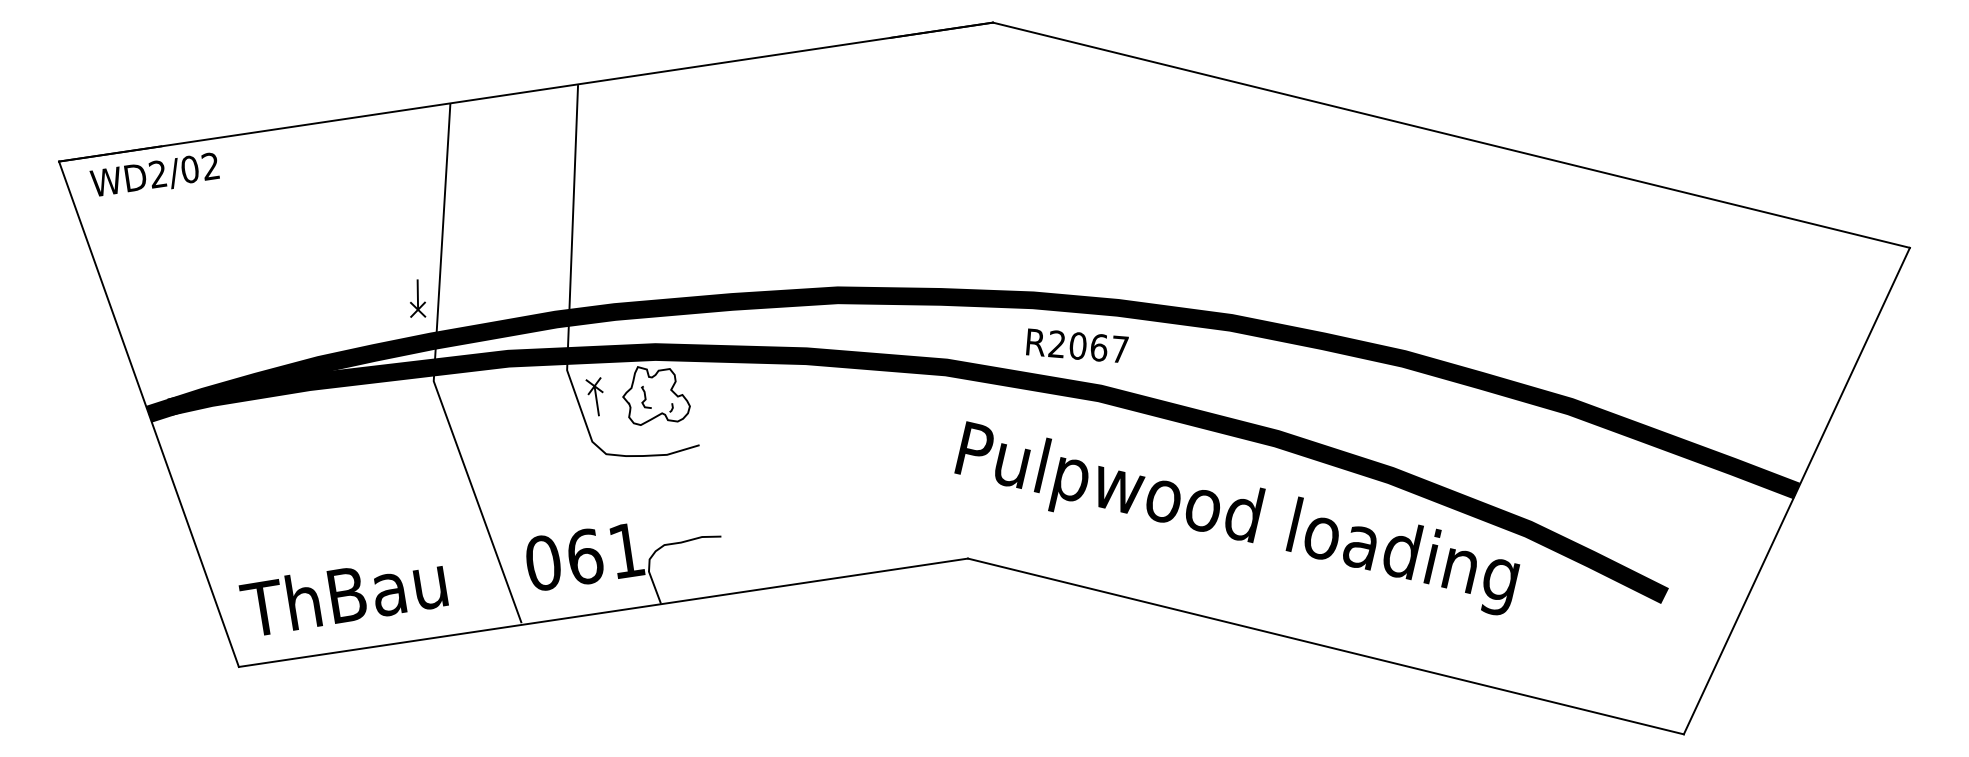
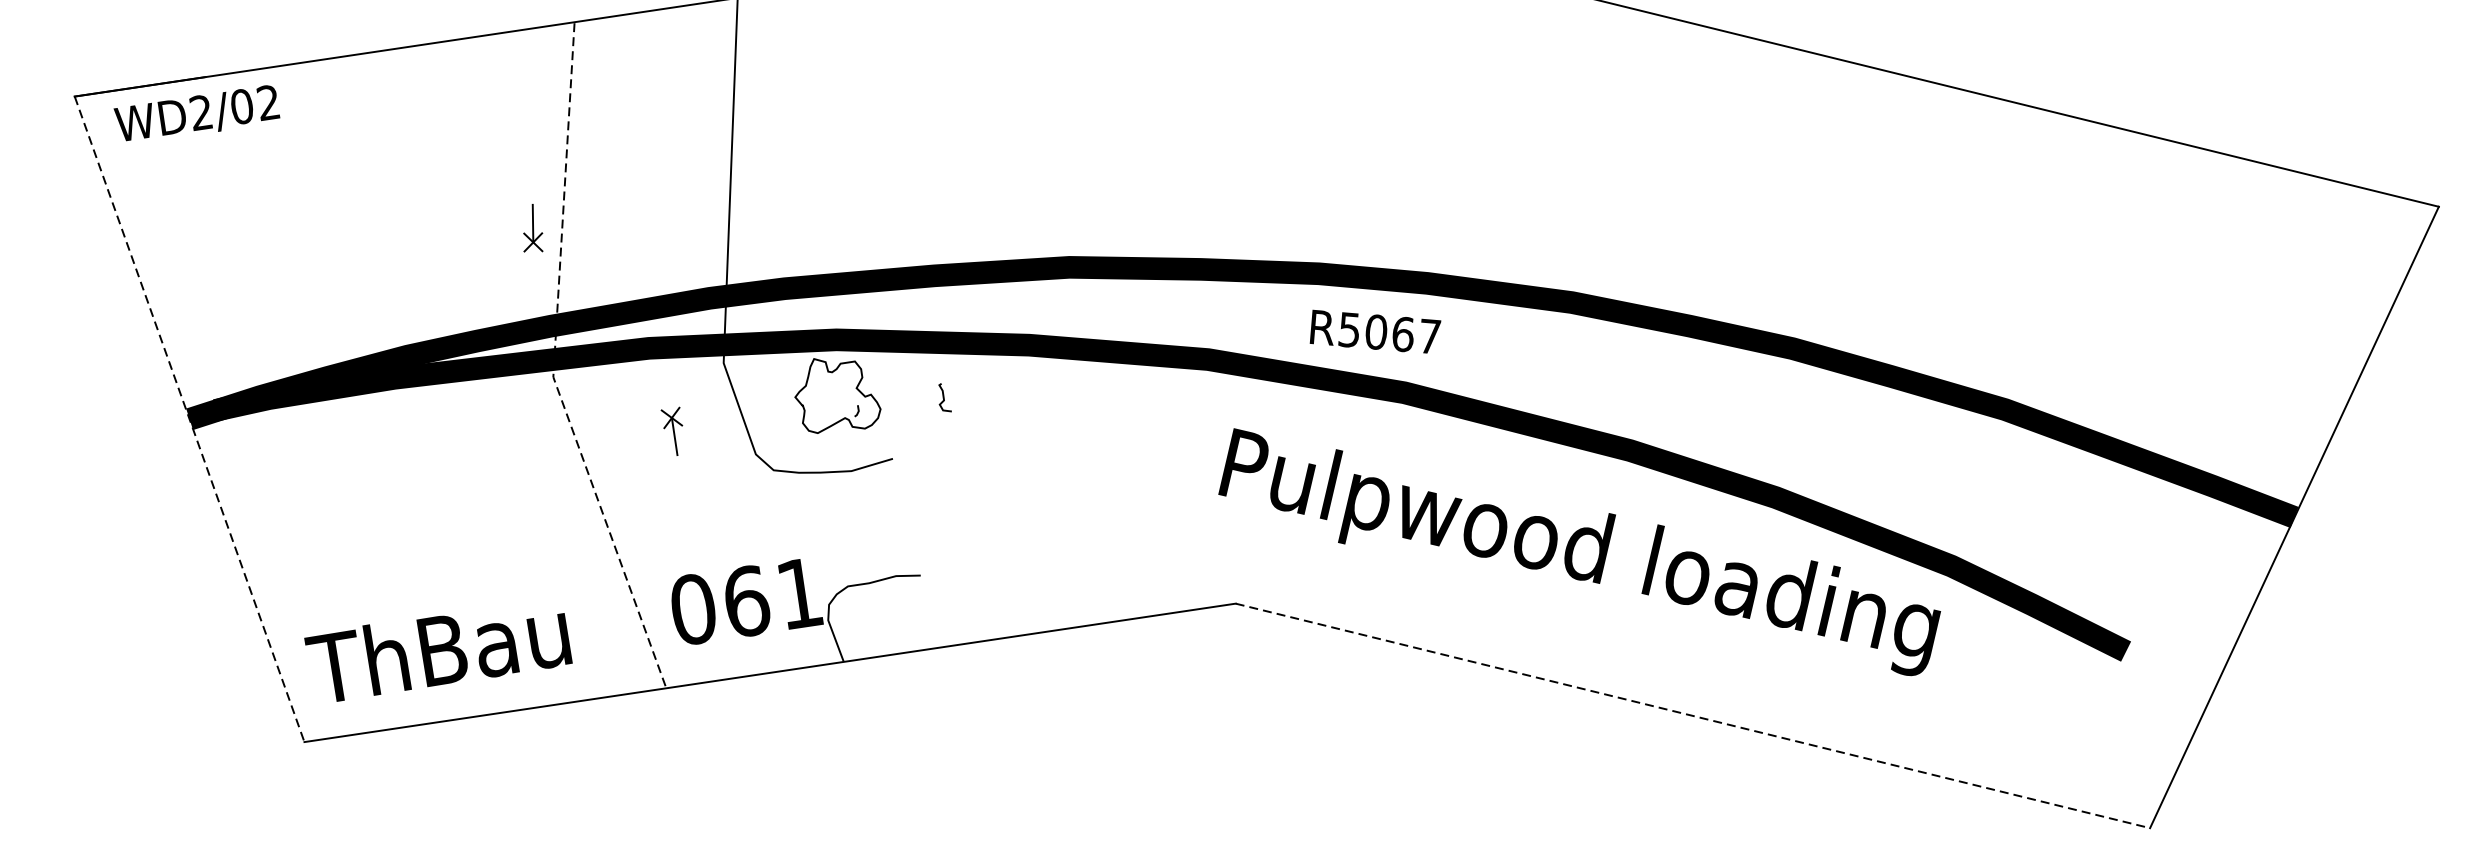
part: (418, 298) -> (533, 228), moved
text: (1056, 344) -> (1348, 330), R2067 -> R5067
line: (434, 371) -> (554, 364), solid -> dashed
part: (594, 396) -> (671, 431), moved
curve: (646, 396) -> (945, 396), moved
line: (149, 414) -> (190, 419), solid -> dashed
line: (1325, 646) -> (1692, 715), solid -> dashed

